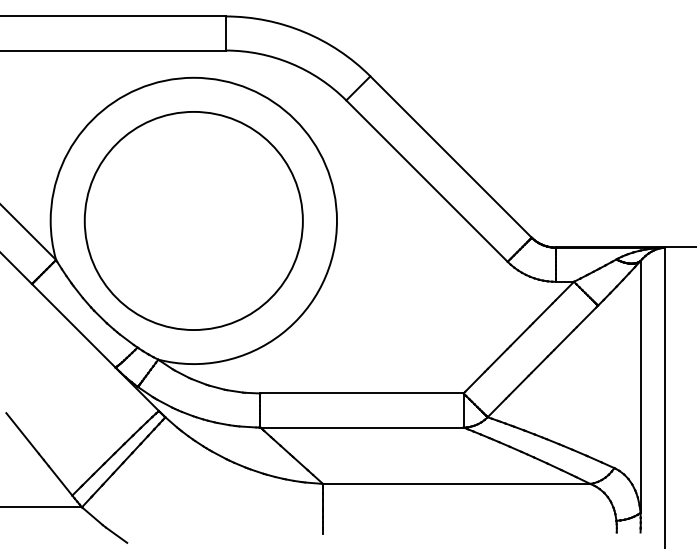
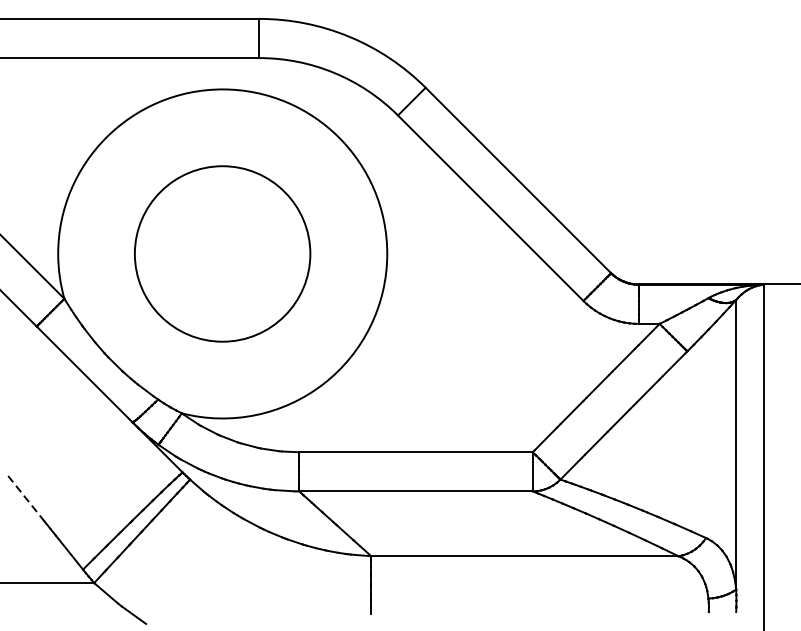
part: (193, 220) -> (222, 253), size x0.7
line: (22, 433) -> (25, 498), solid -> dashed

